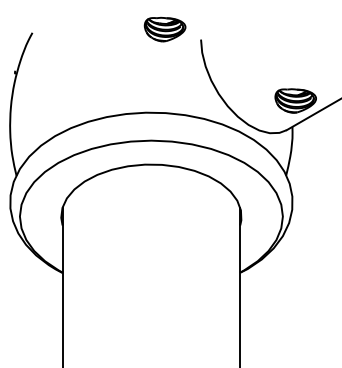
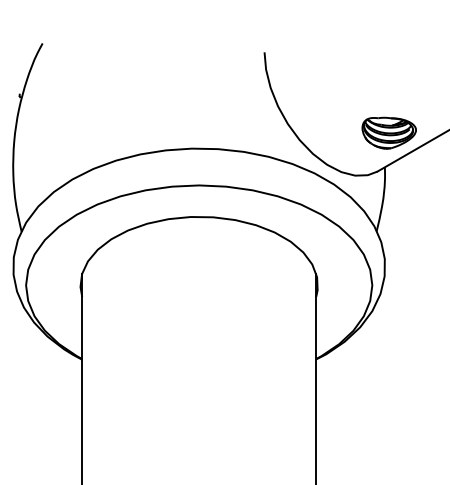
part: (164, 29) -> (216, 38), removed

